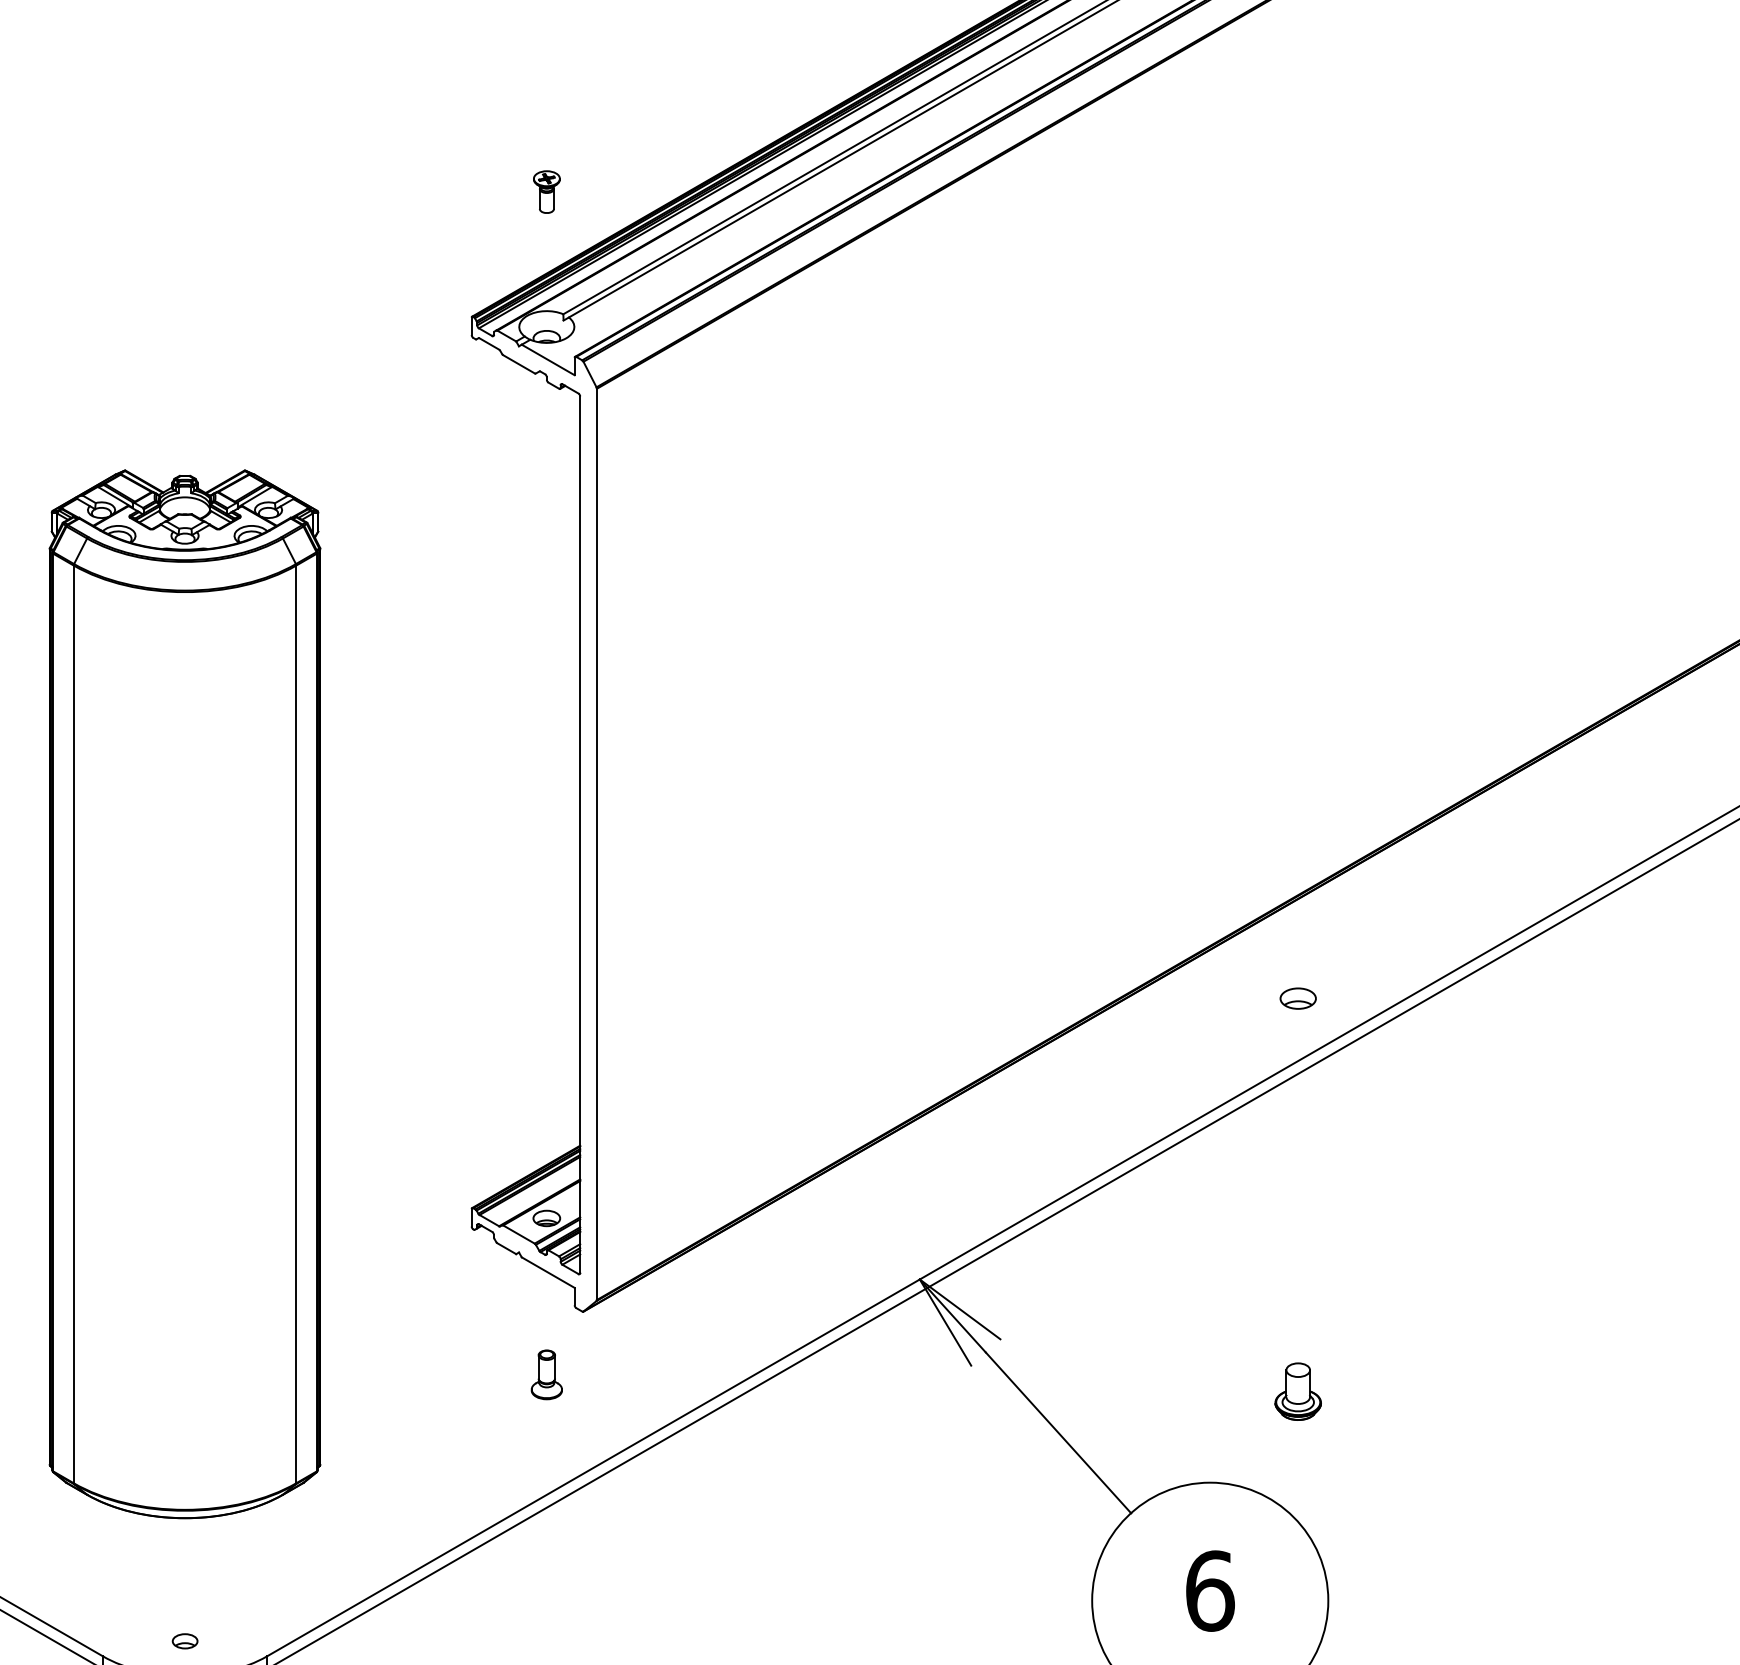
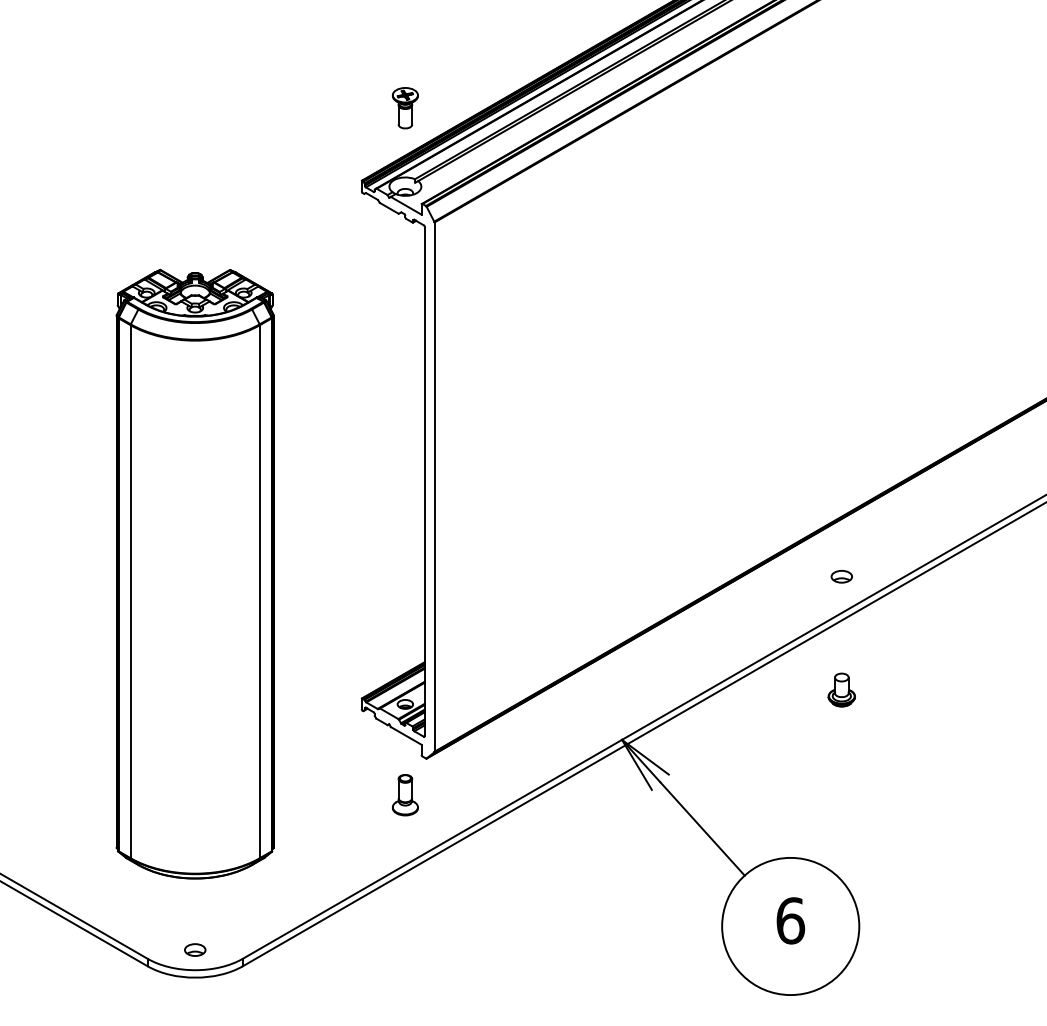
part: (547, 192) -> (405, 108), size x1.67
part: (547, 1375) -> (405, 795), size x1.43
part: (1297, 1390) -> (841, 689), moved
part: (185, 1640) -> (195, 949), size x1.43

